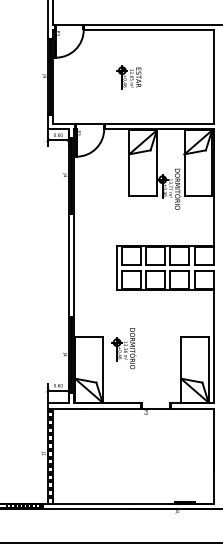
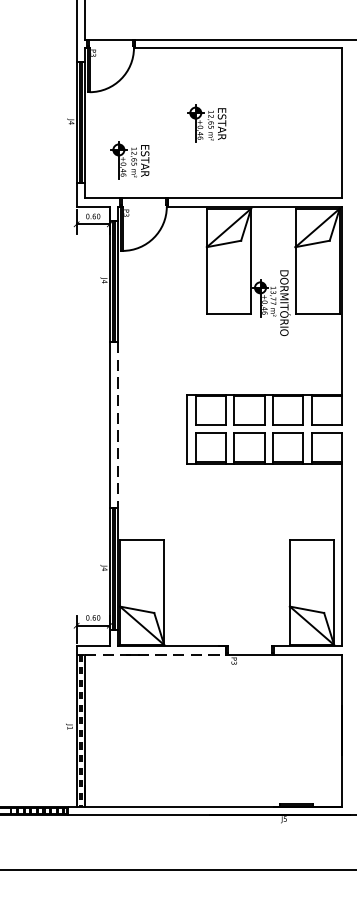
part: (80, 100) -> (128, 160), added
line: (73, 265) -> (117, 425), solid -> dashed
part: (123, 348) -> (197, 558), removed
line: (97, 408) -> (156, 654), solid -> dashed

